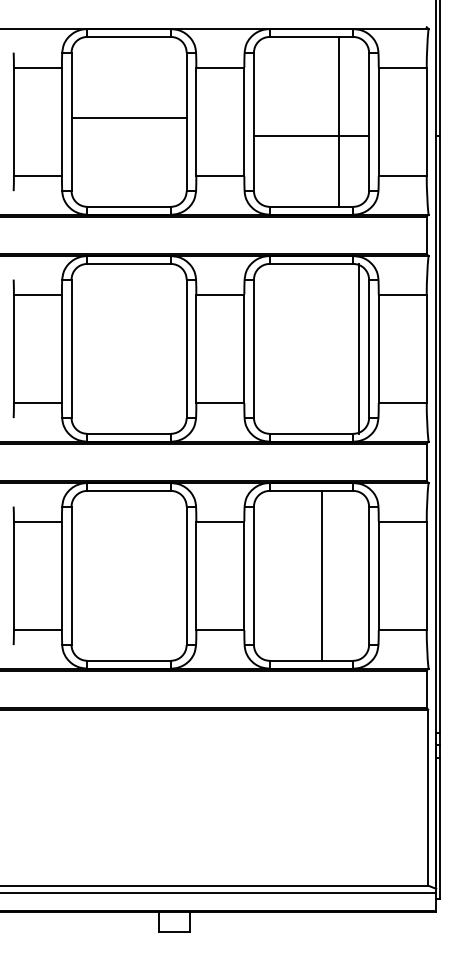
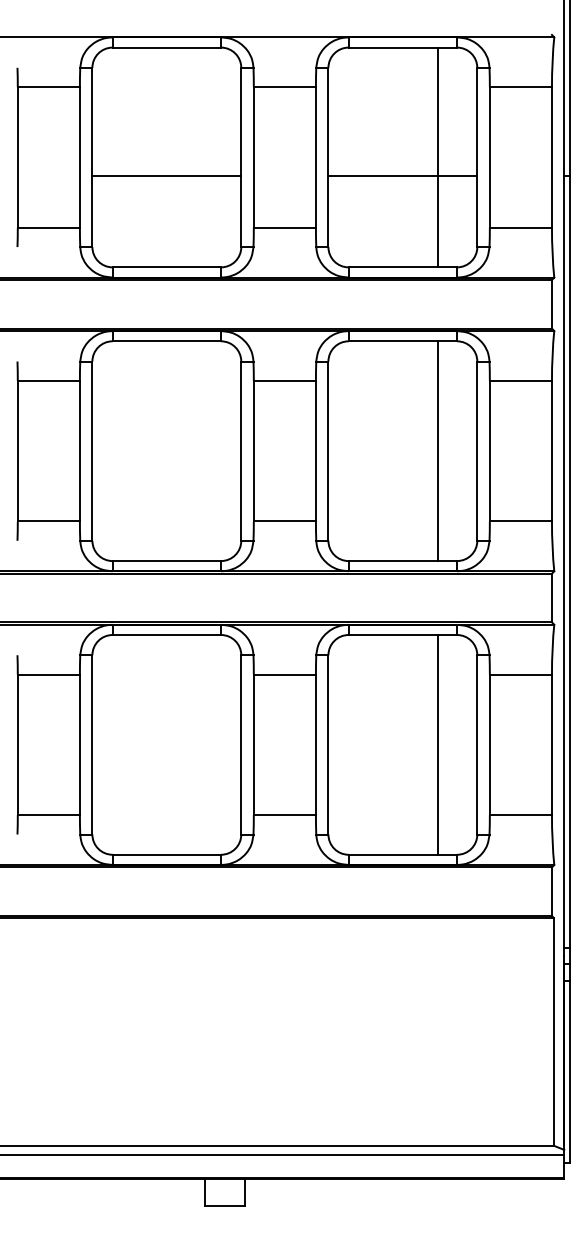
line: (128, 118) -> (166, 175), moved
line: (358, 349) -> (437, 451), moved
line: (321, 575) -> (437, 744), moved

